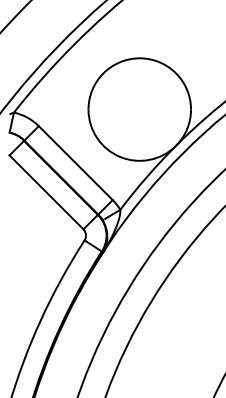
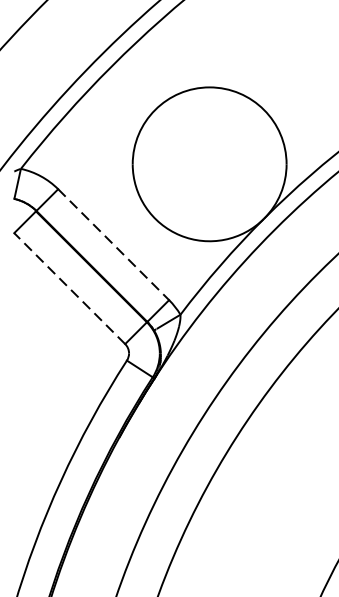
line: (76, 163) -> (114, 245), solid -> dashed
line: (46, 192) -> (69, 288), solid -> dashed

